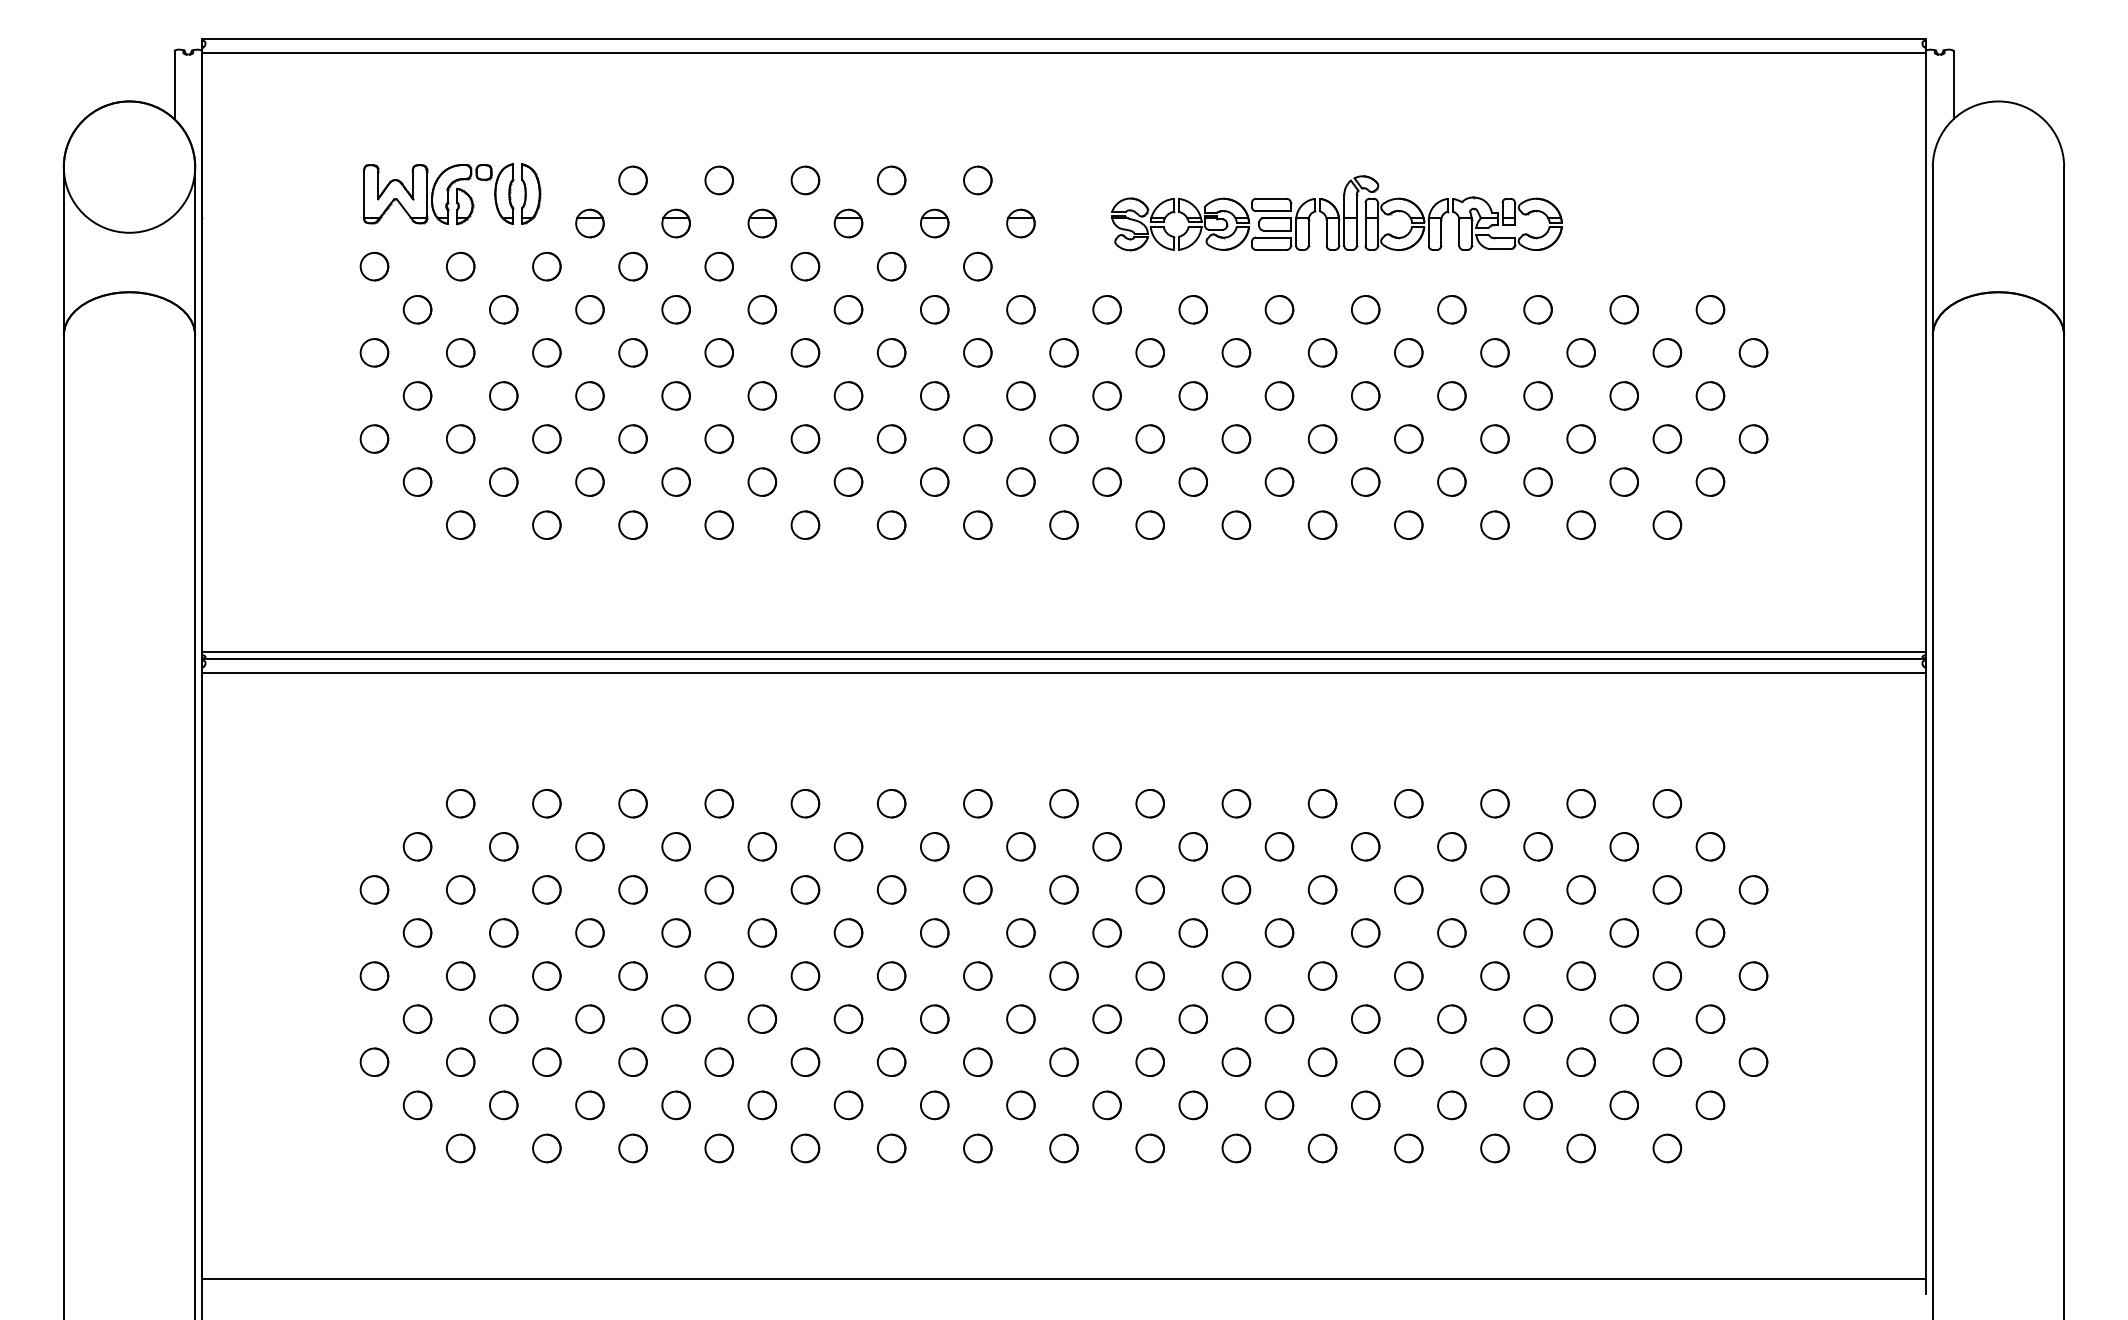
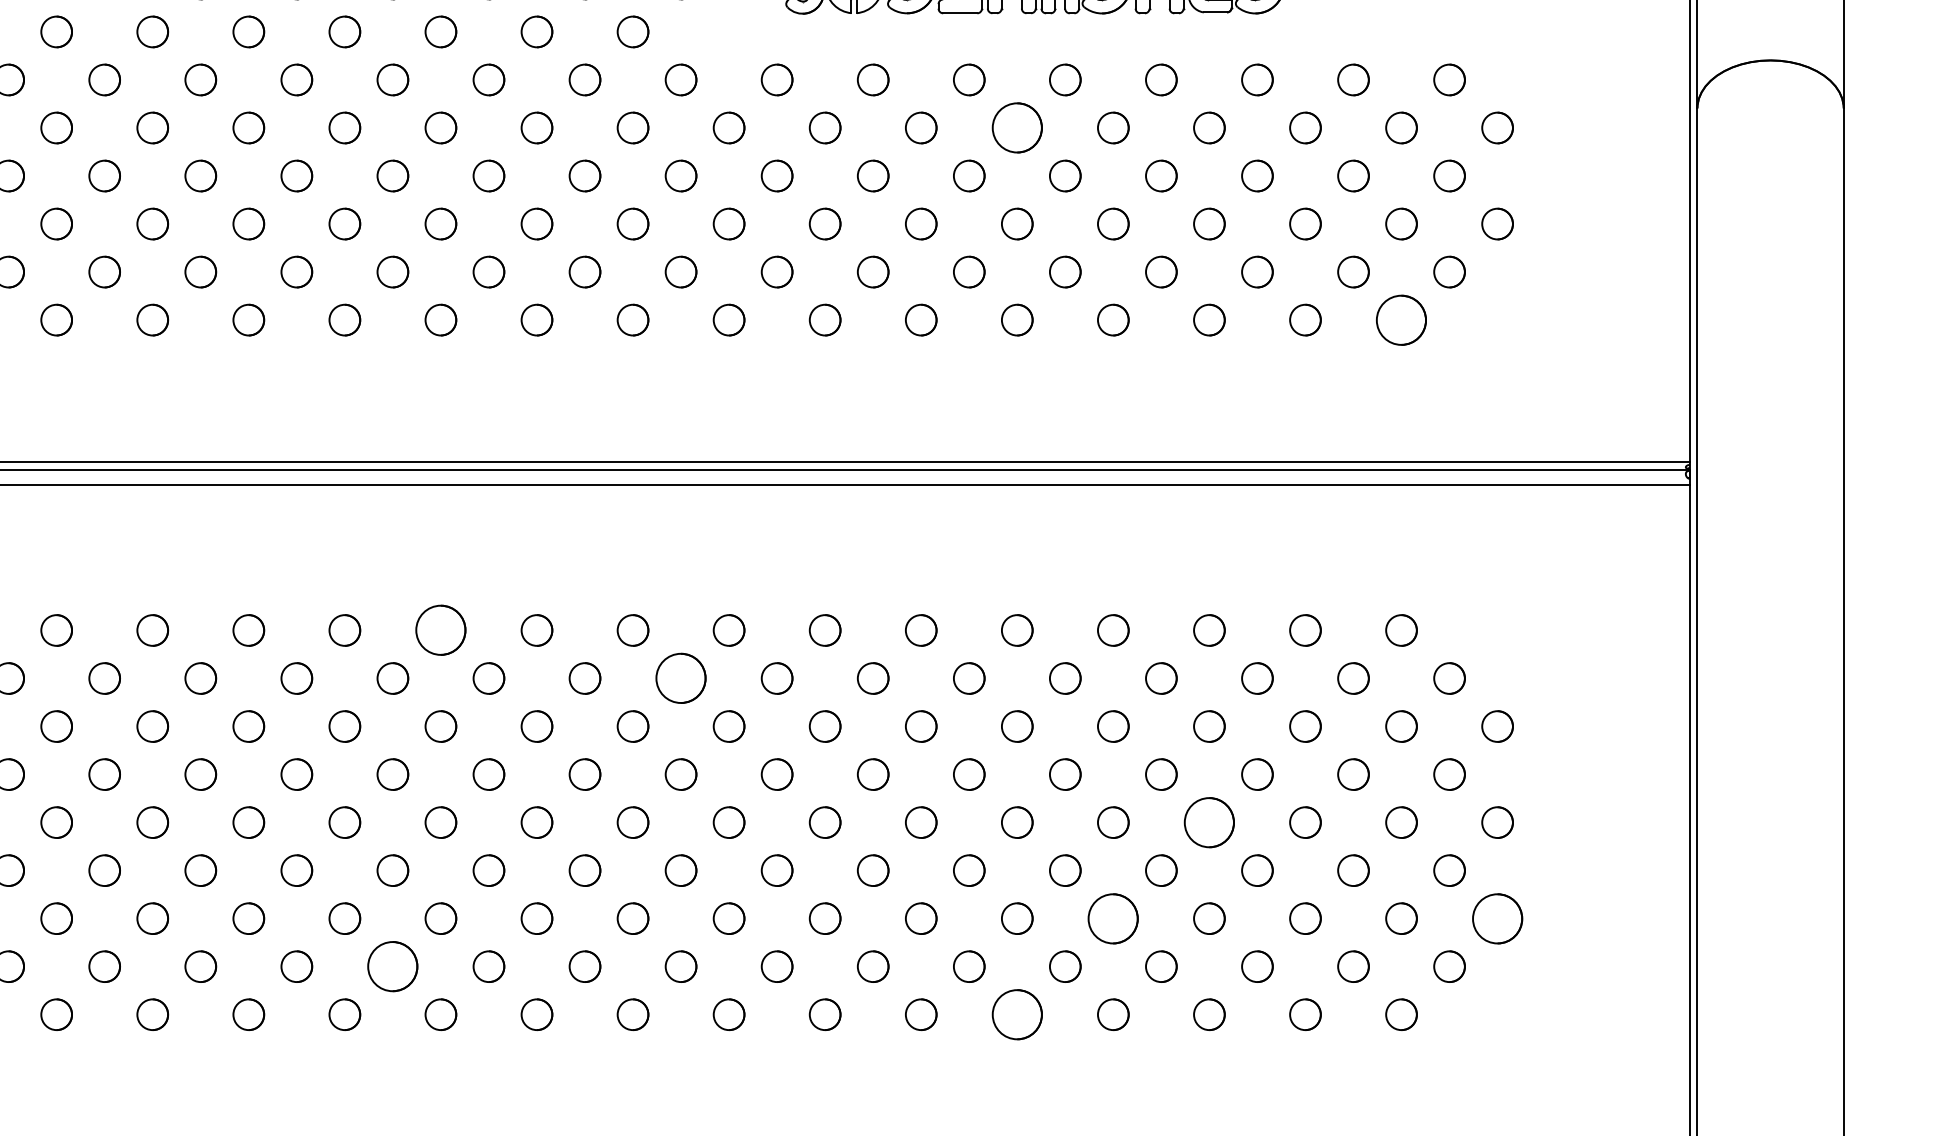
part: (1322, 352) -> (1017, 127), size x1.6
part: (1667, 524) -> (1401, 319), size x1.6
part: (805, 803) -> (441, 630), size x1.6
circle: (1020, 846) -> (680, 678), size x1.6
circle: (1494, 975) -> (1208, 821), size x1.6
circle: (1408, 1061) -> (1113, 917), size x1.6
part: (1753, 1061) -> (1497, 917), size x1.6
part: (762, 1105) -> (393, 966), size x1.6
part: (1322, 1148) -> (1017, 1014), size x1.6

